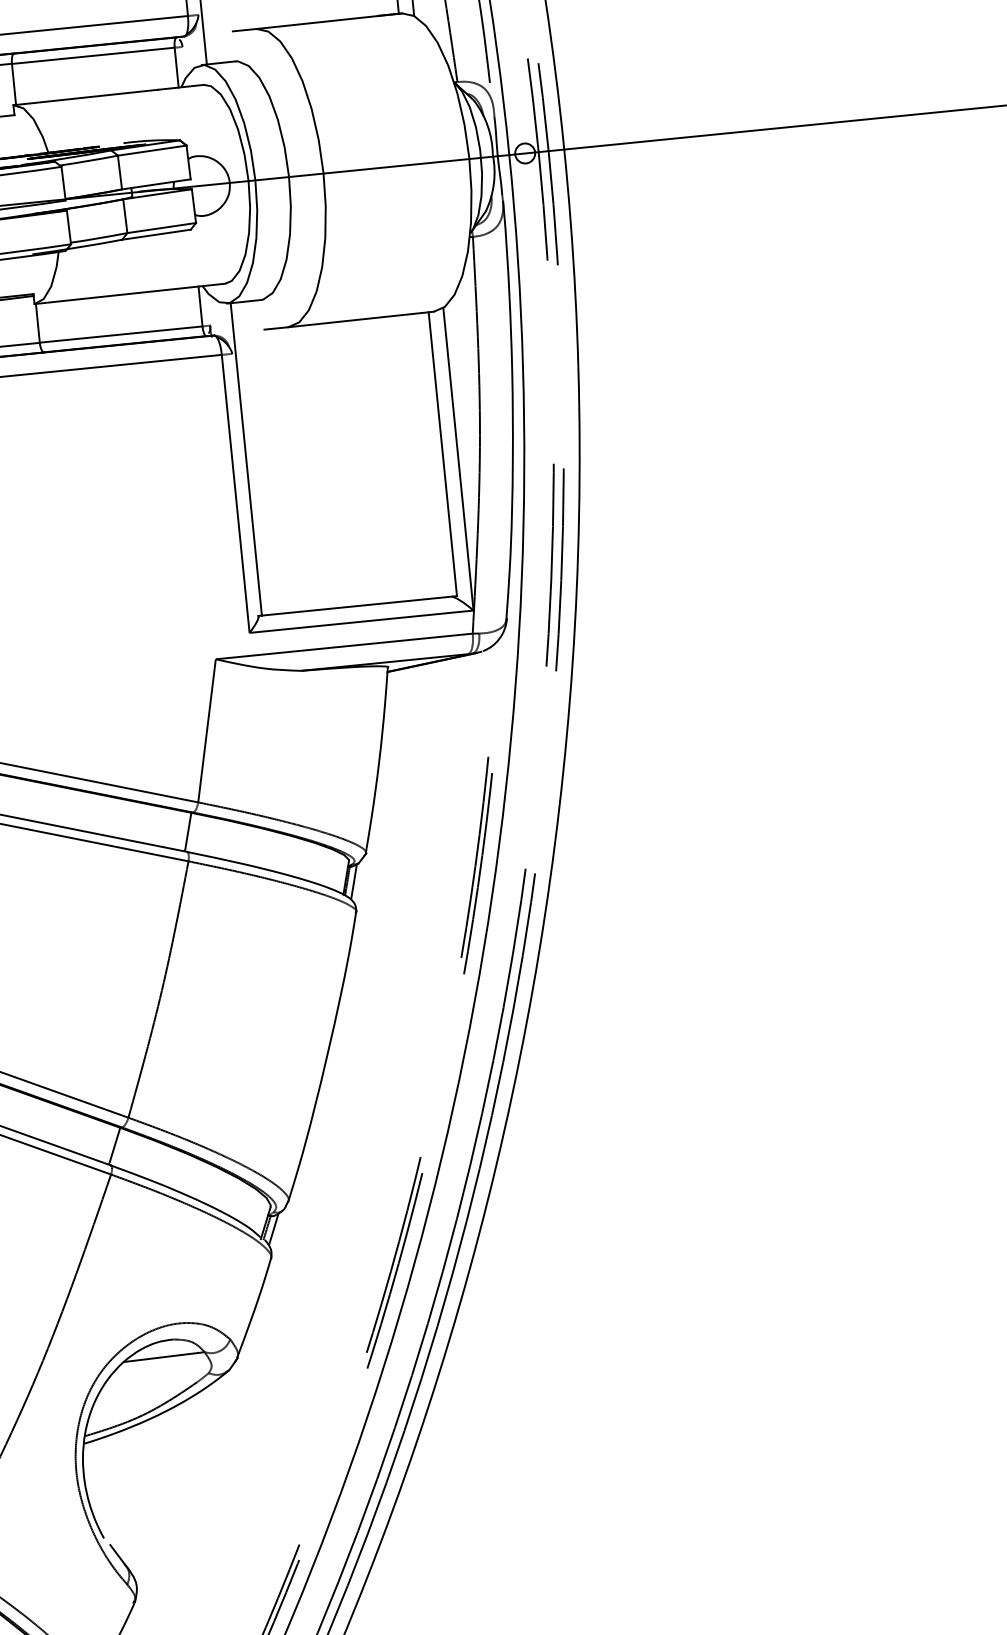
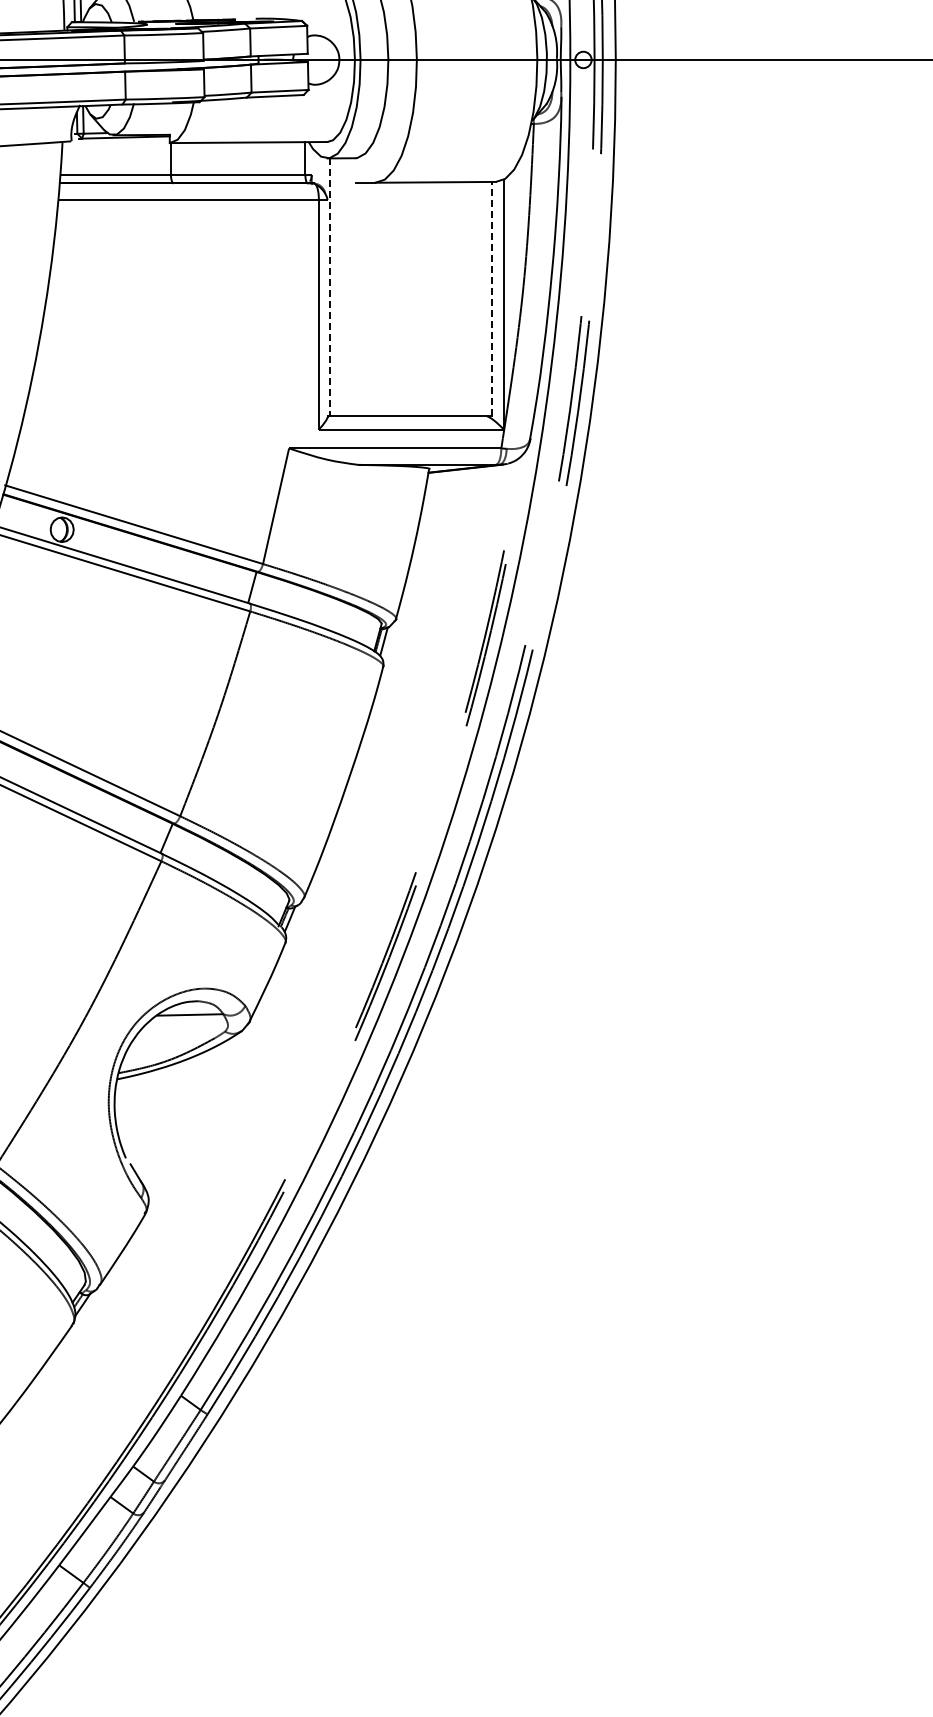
line: (442, 453) -> (491, 298), solid -> dashed
line: (246, 459) -> (330, 287), solid -> dashed

